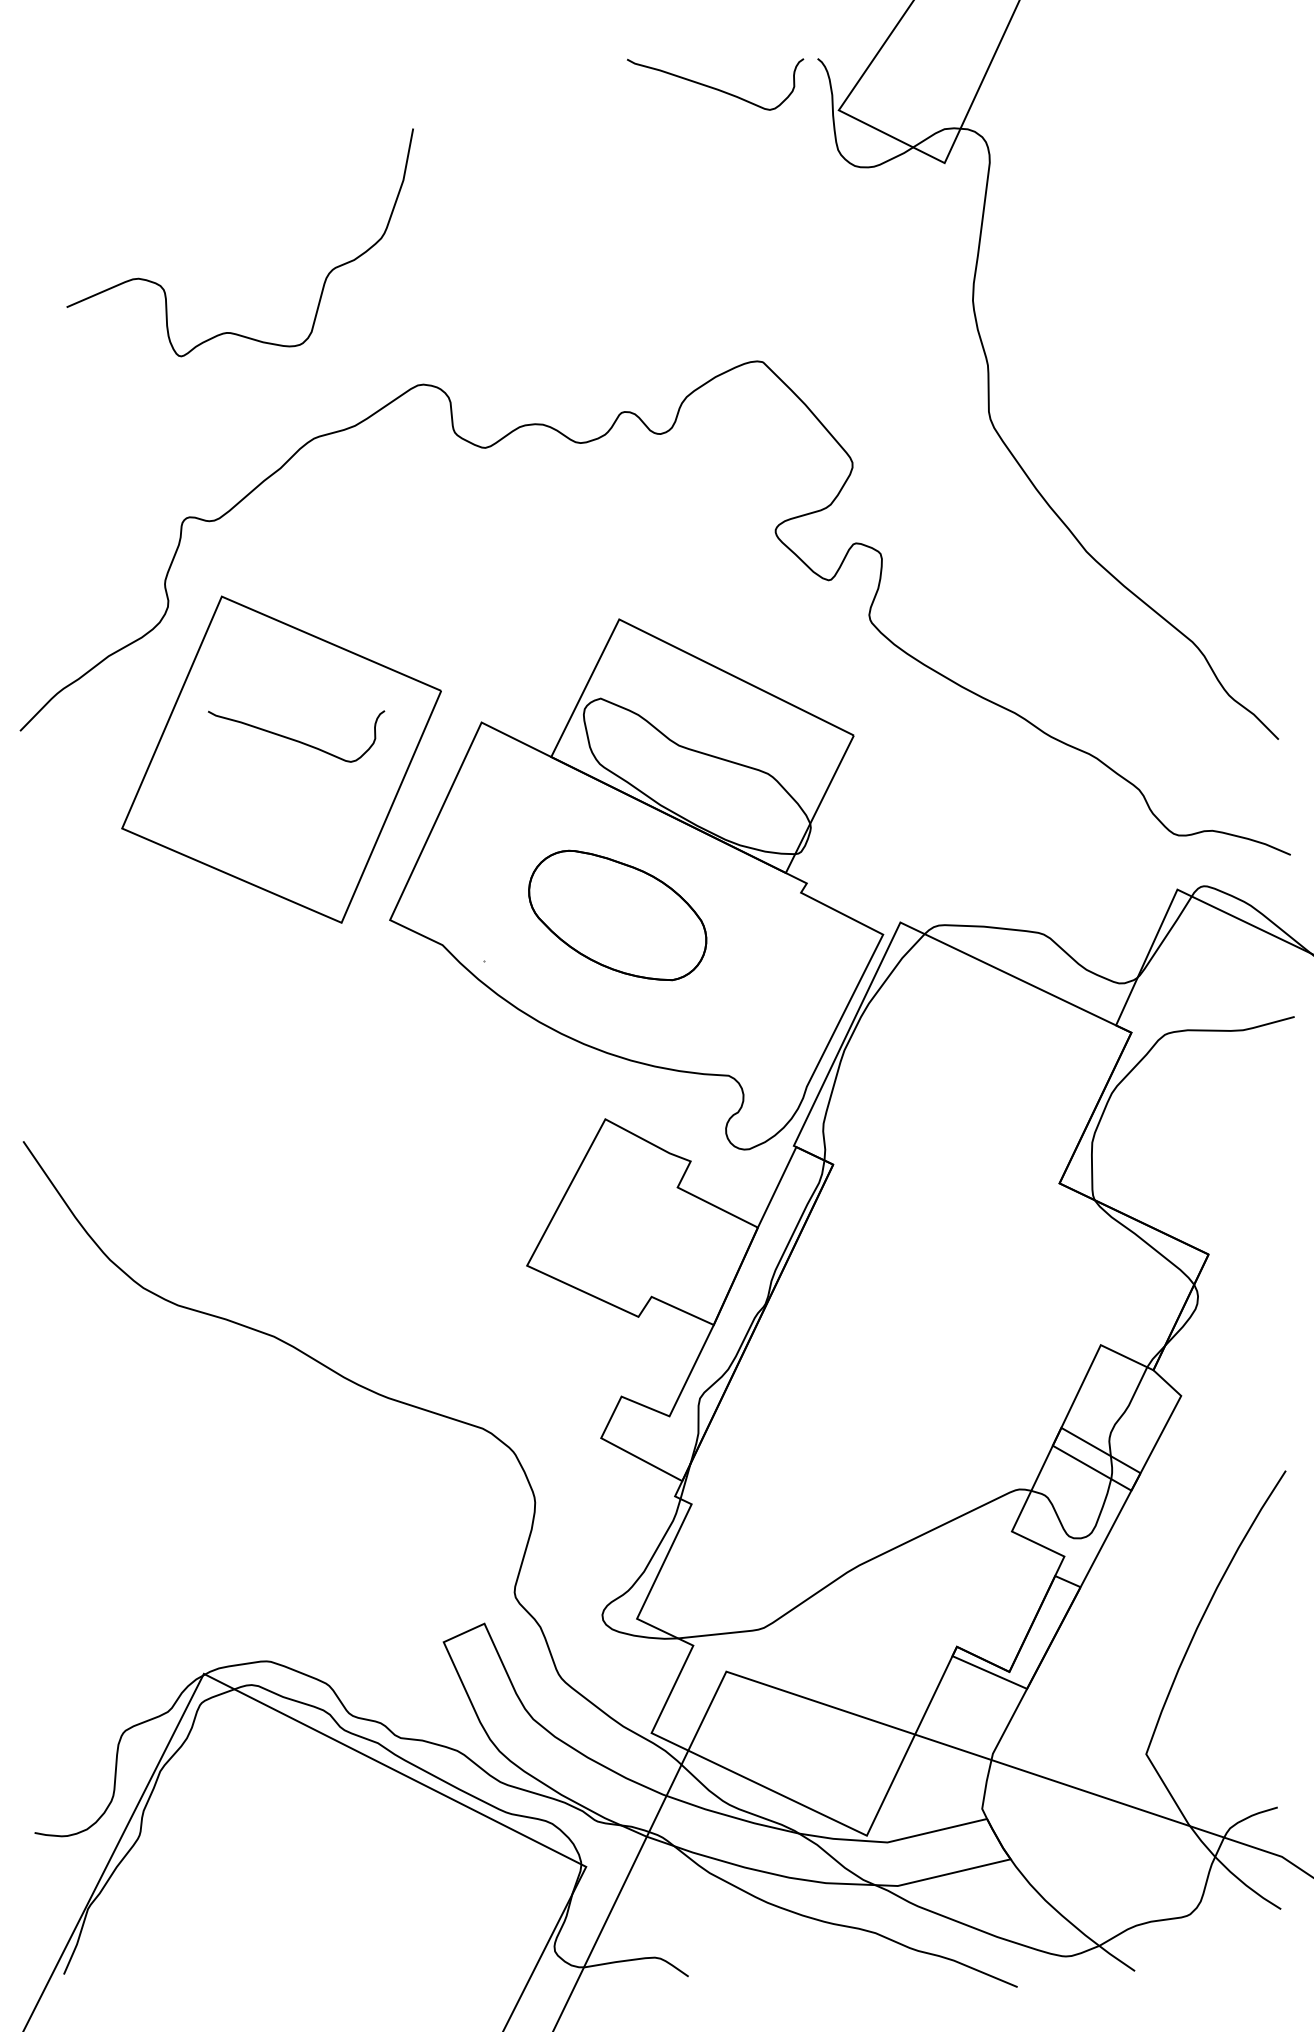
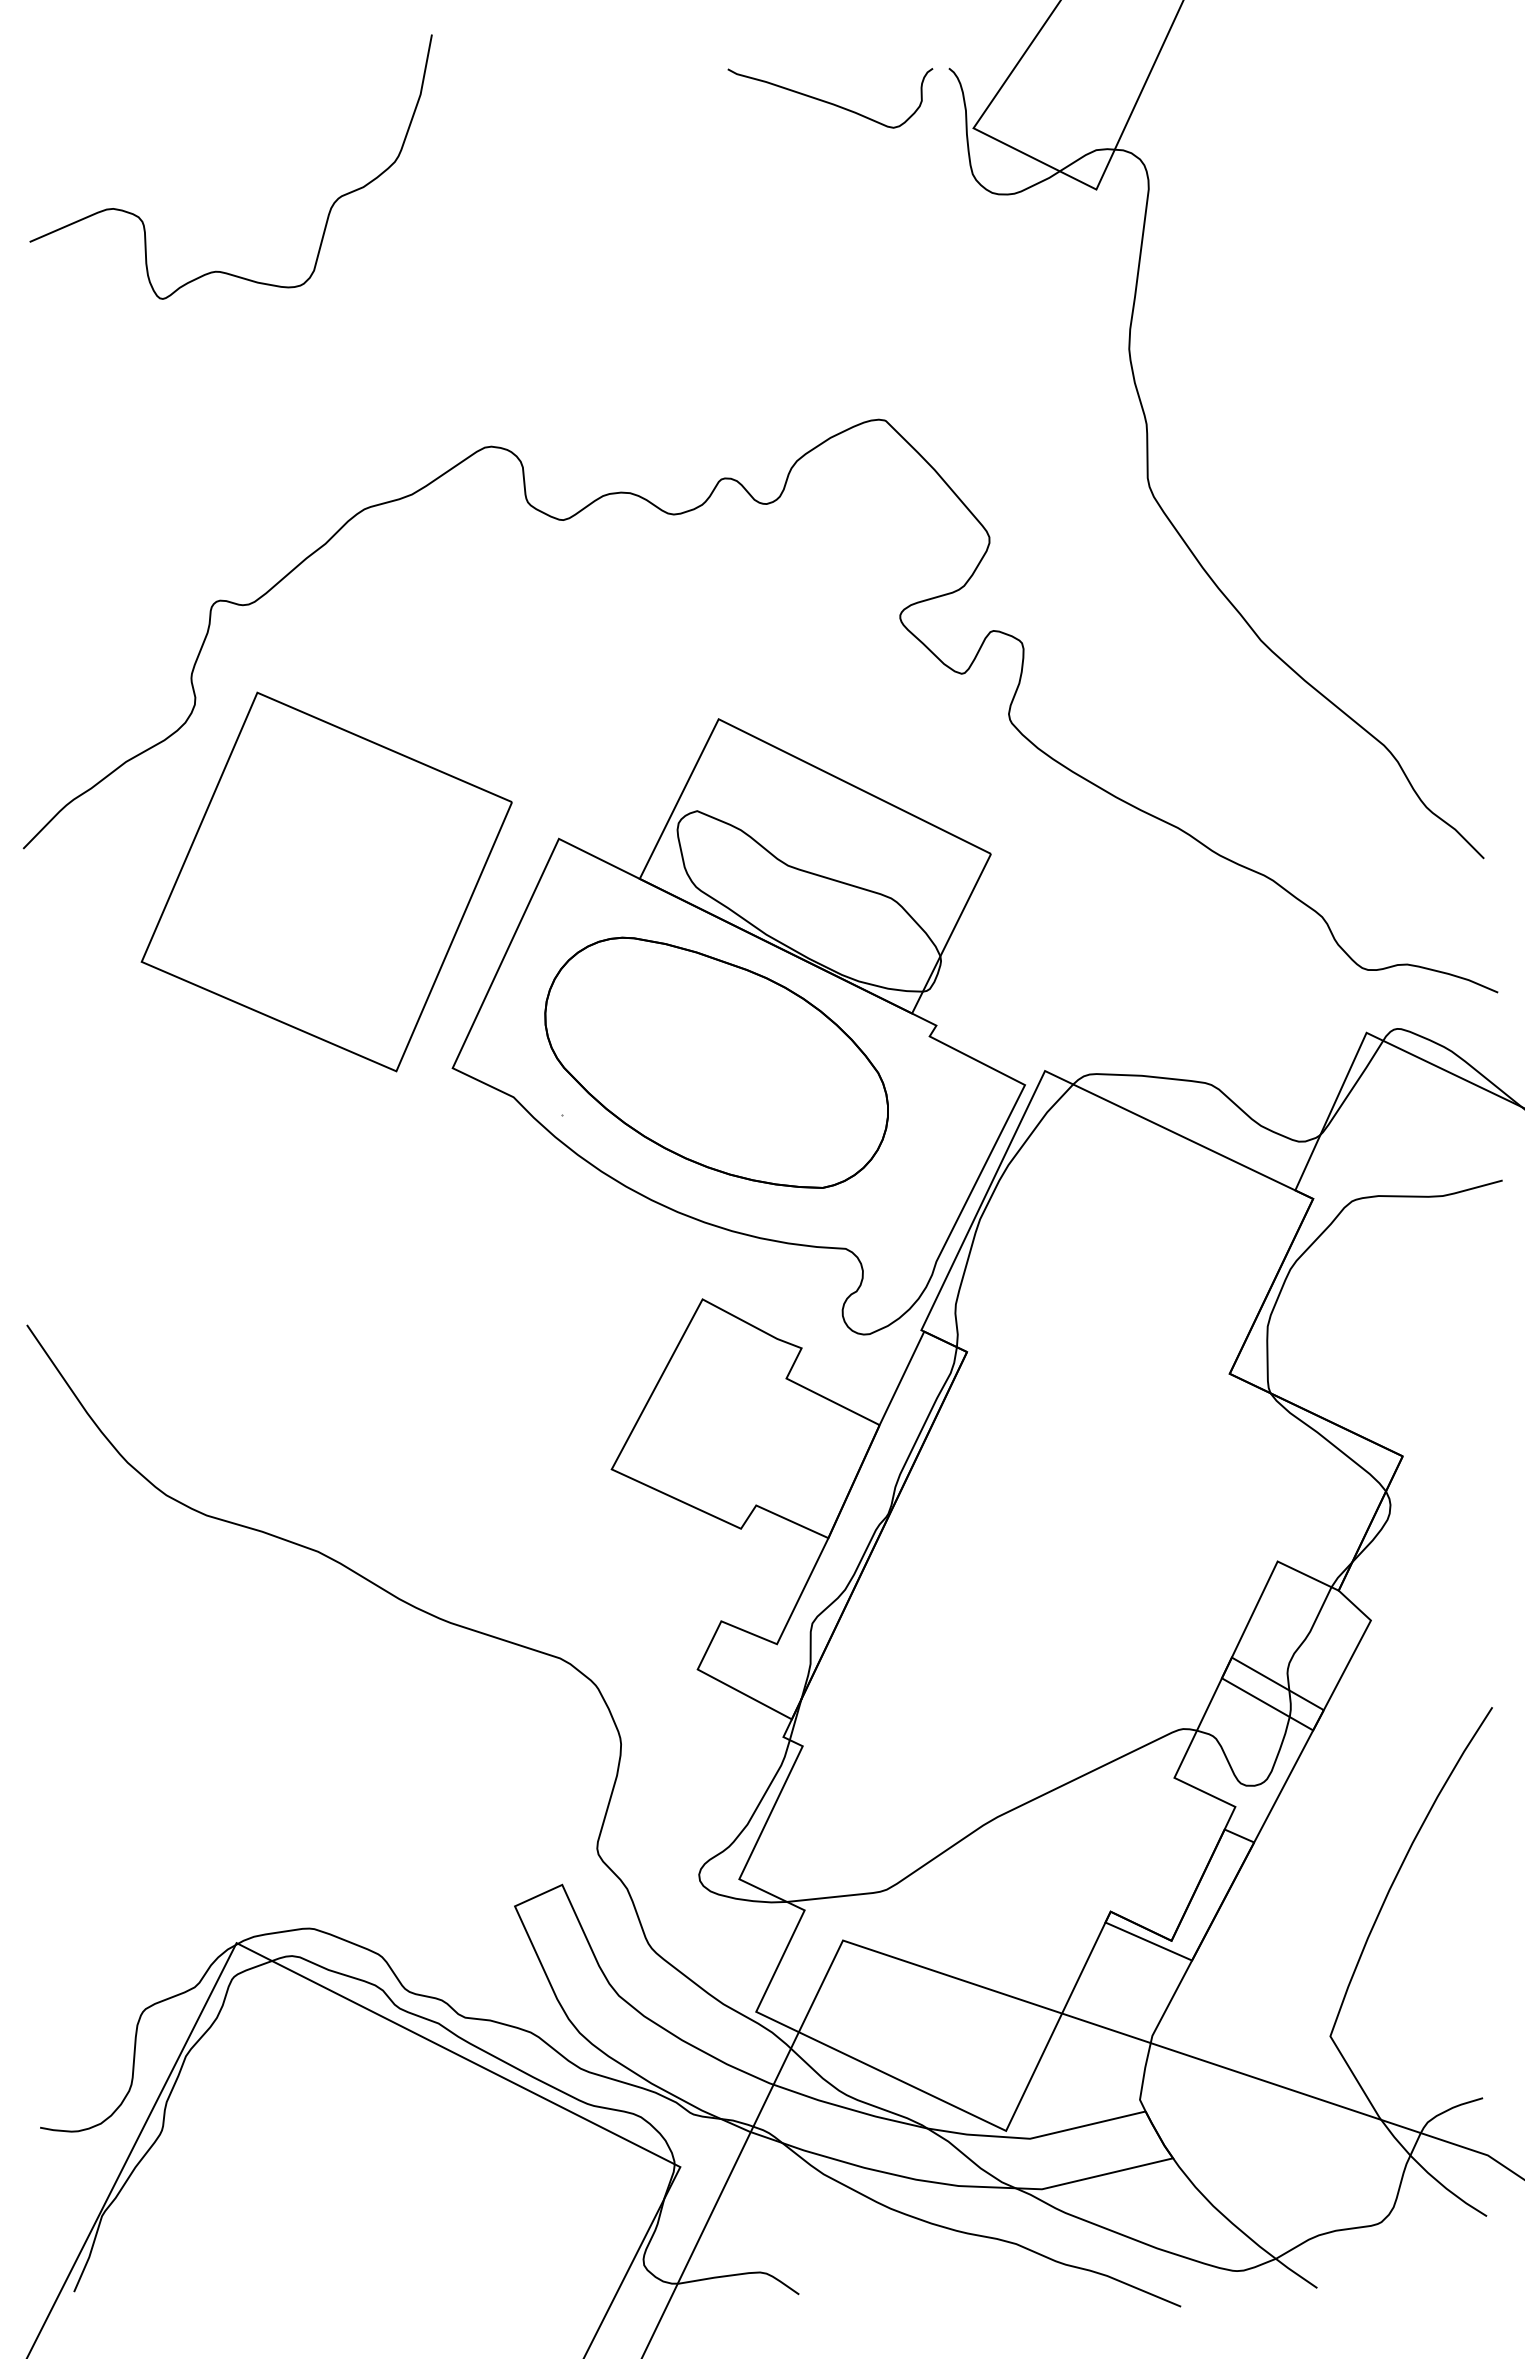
curve: (163, 287) -> (142, 219), moved
curve: (295, 739) -> (342, 858), removed
part: (617, 915) -> (716, 1062), size x1.67

